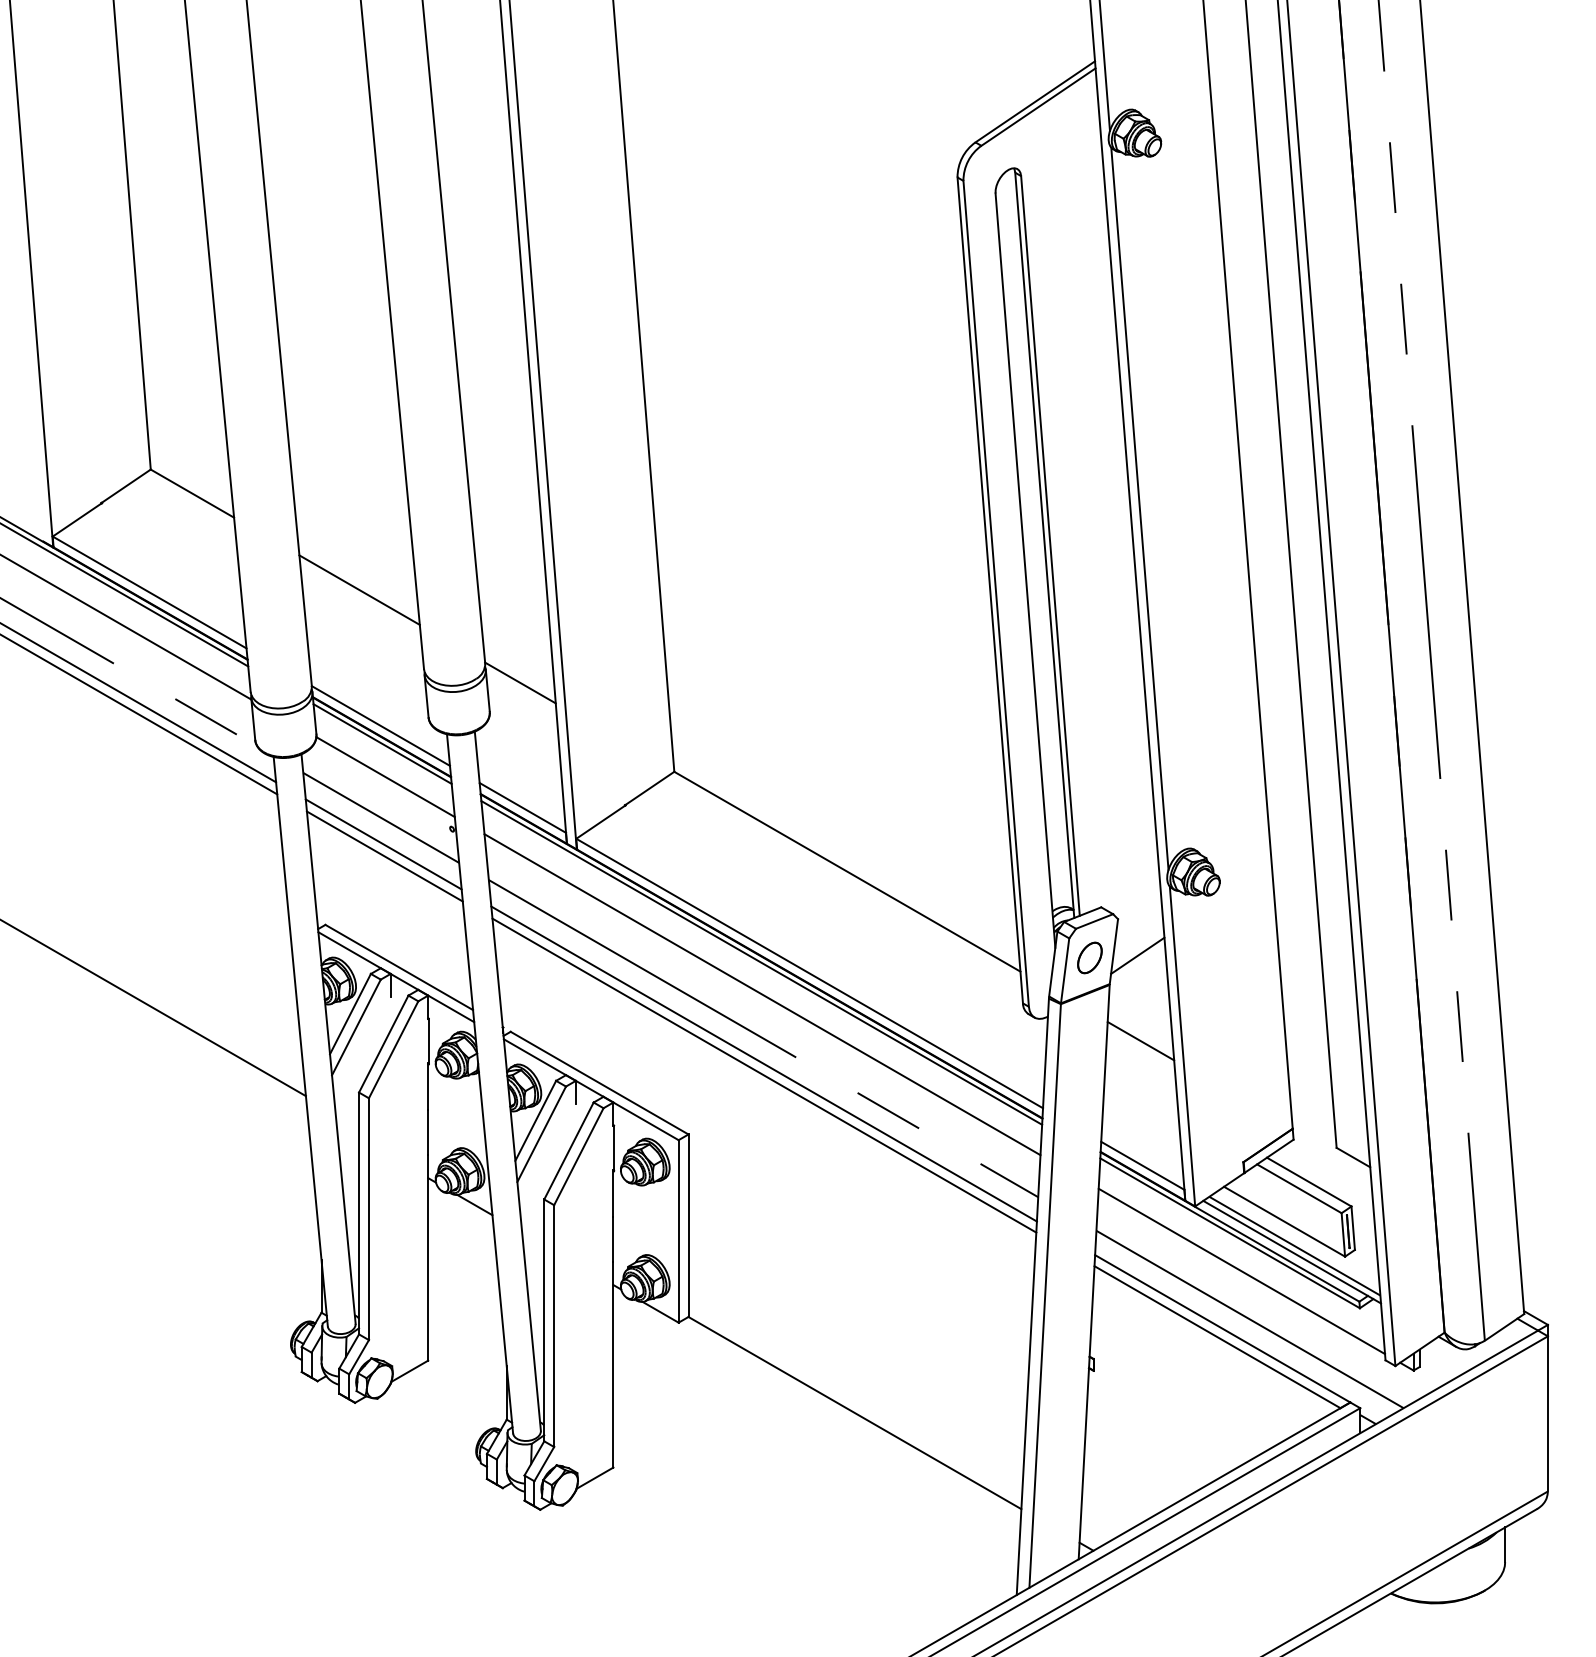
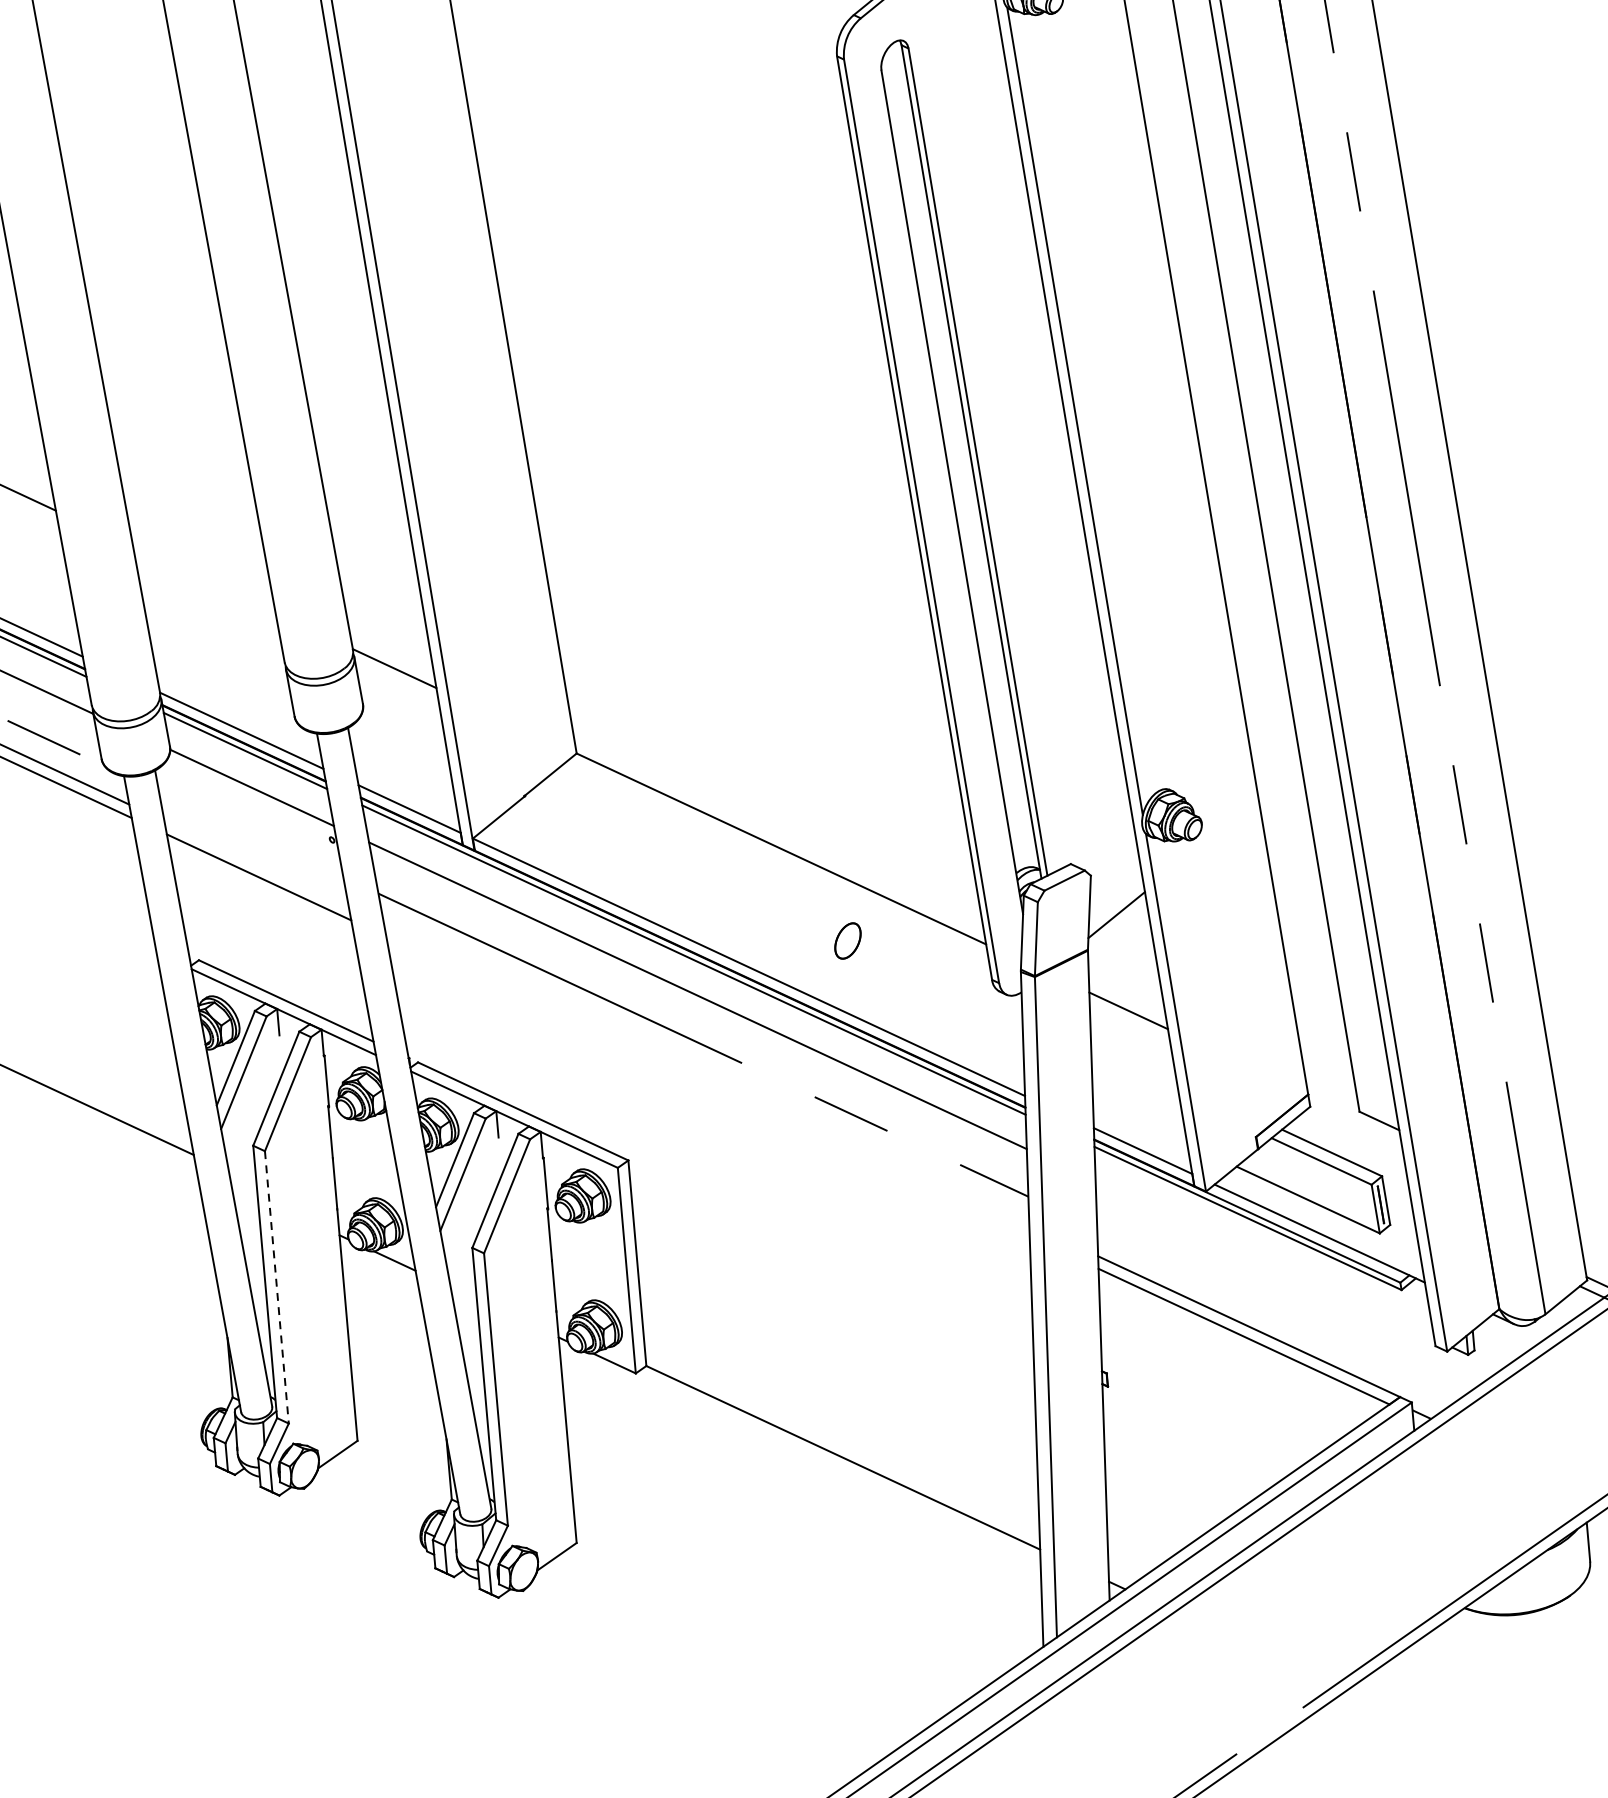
line: (359, 589) -> (204, 579), removed
line: (381, 817) -> (251, 833), removed
line: (383, 844) -> (256, 864), removed
part: (1089, 957) -> (847, 940), moved
line: (763, 1063) -> (705, 1073), removed
line: (764, 1075) -> (708, 1086), removed
line: (368, 1219) -> (276, 1287), solid -> dashed
line: (1294, 1245) -> (1321, 1225), removed
line: (1241, 1271) -> (1264, 1260), removed
line: (1249, 1319) -> (1278, 1313), removed

